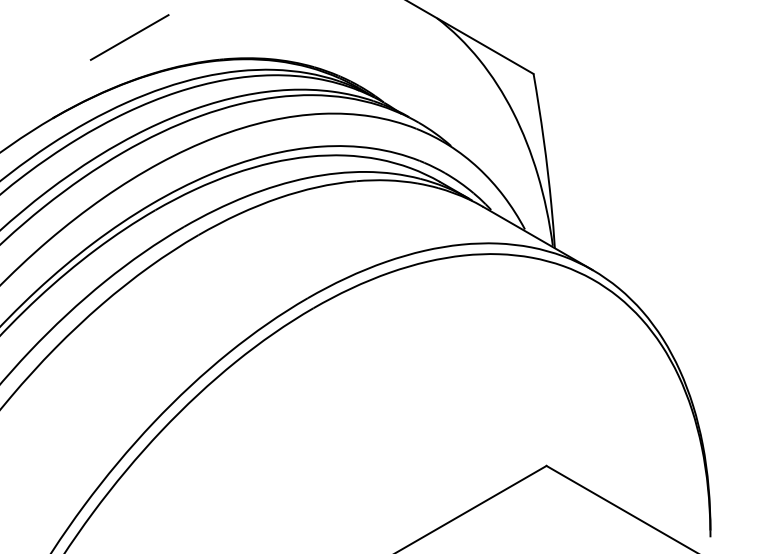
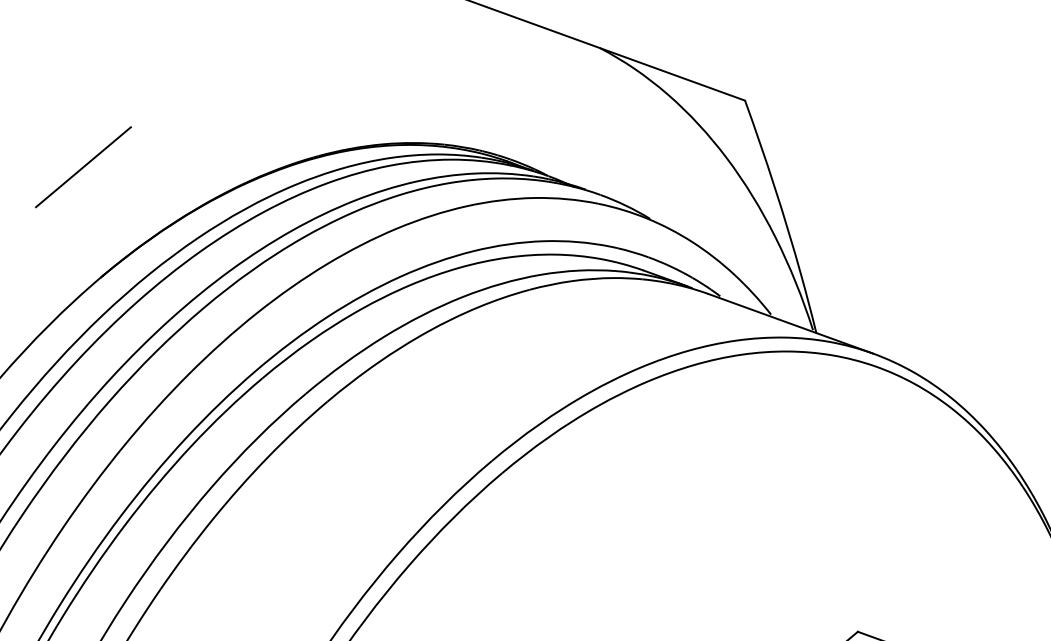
line: (129, 37) -> (83, 167), moved

